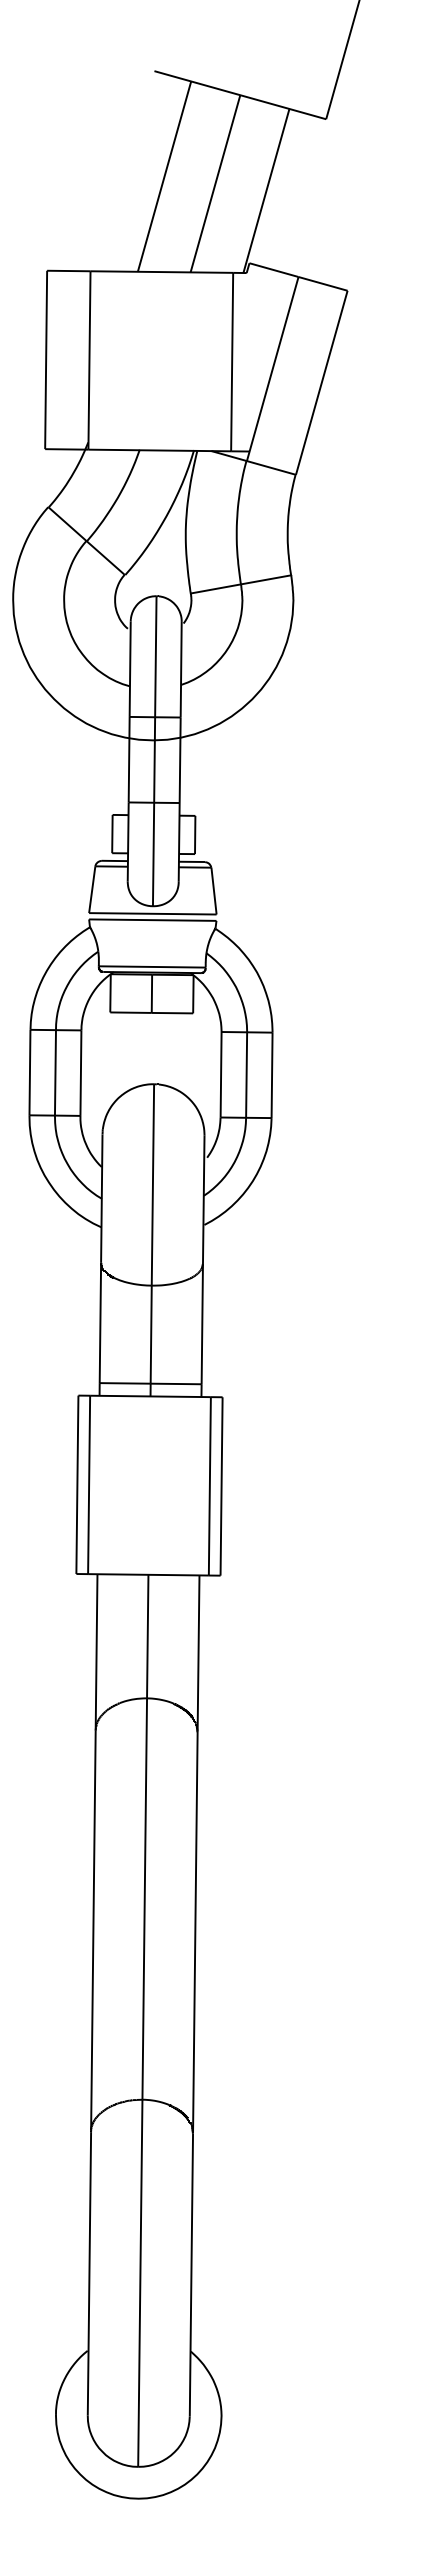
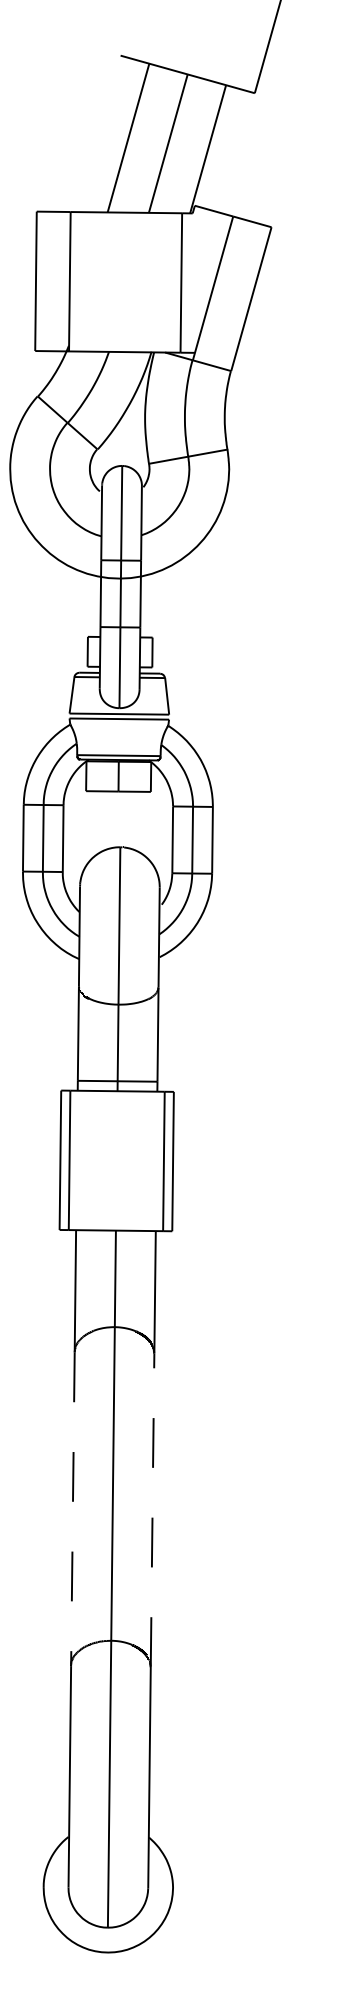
line: (93, 1931) -> (72, 1509), solid -> dashed
line: (195, 1932) -> (152, 1510), solid -> dashed

